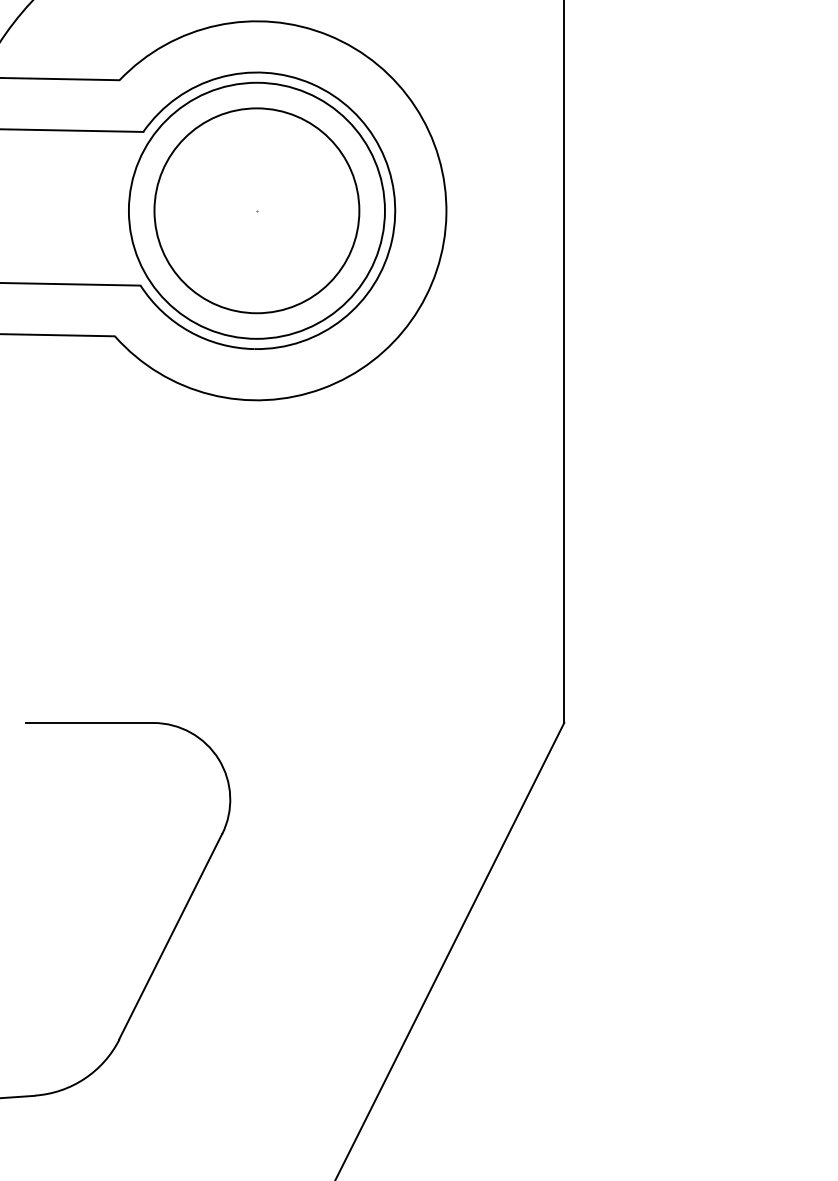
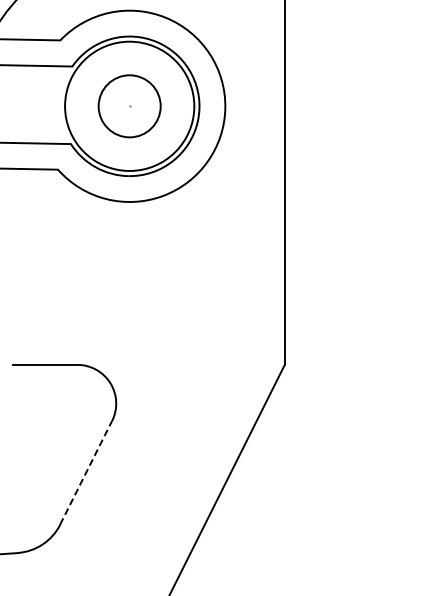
circle: (256, 211) -> (129, 106), size x0.6
line: (171, 936) -> (86, 472), solid -> dashed

